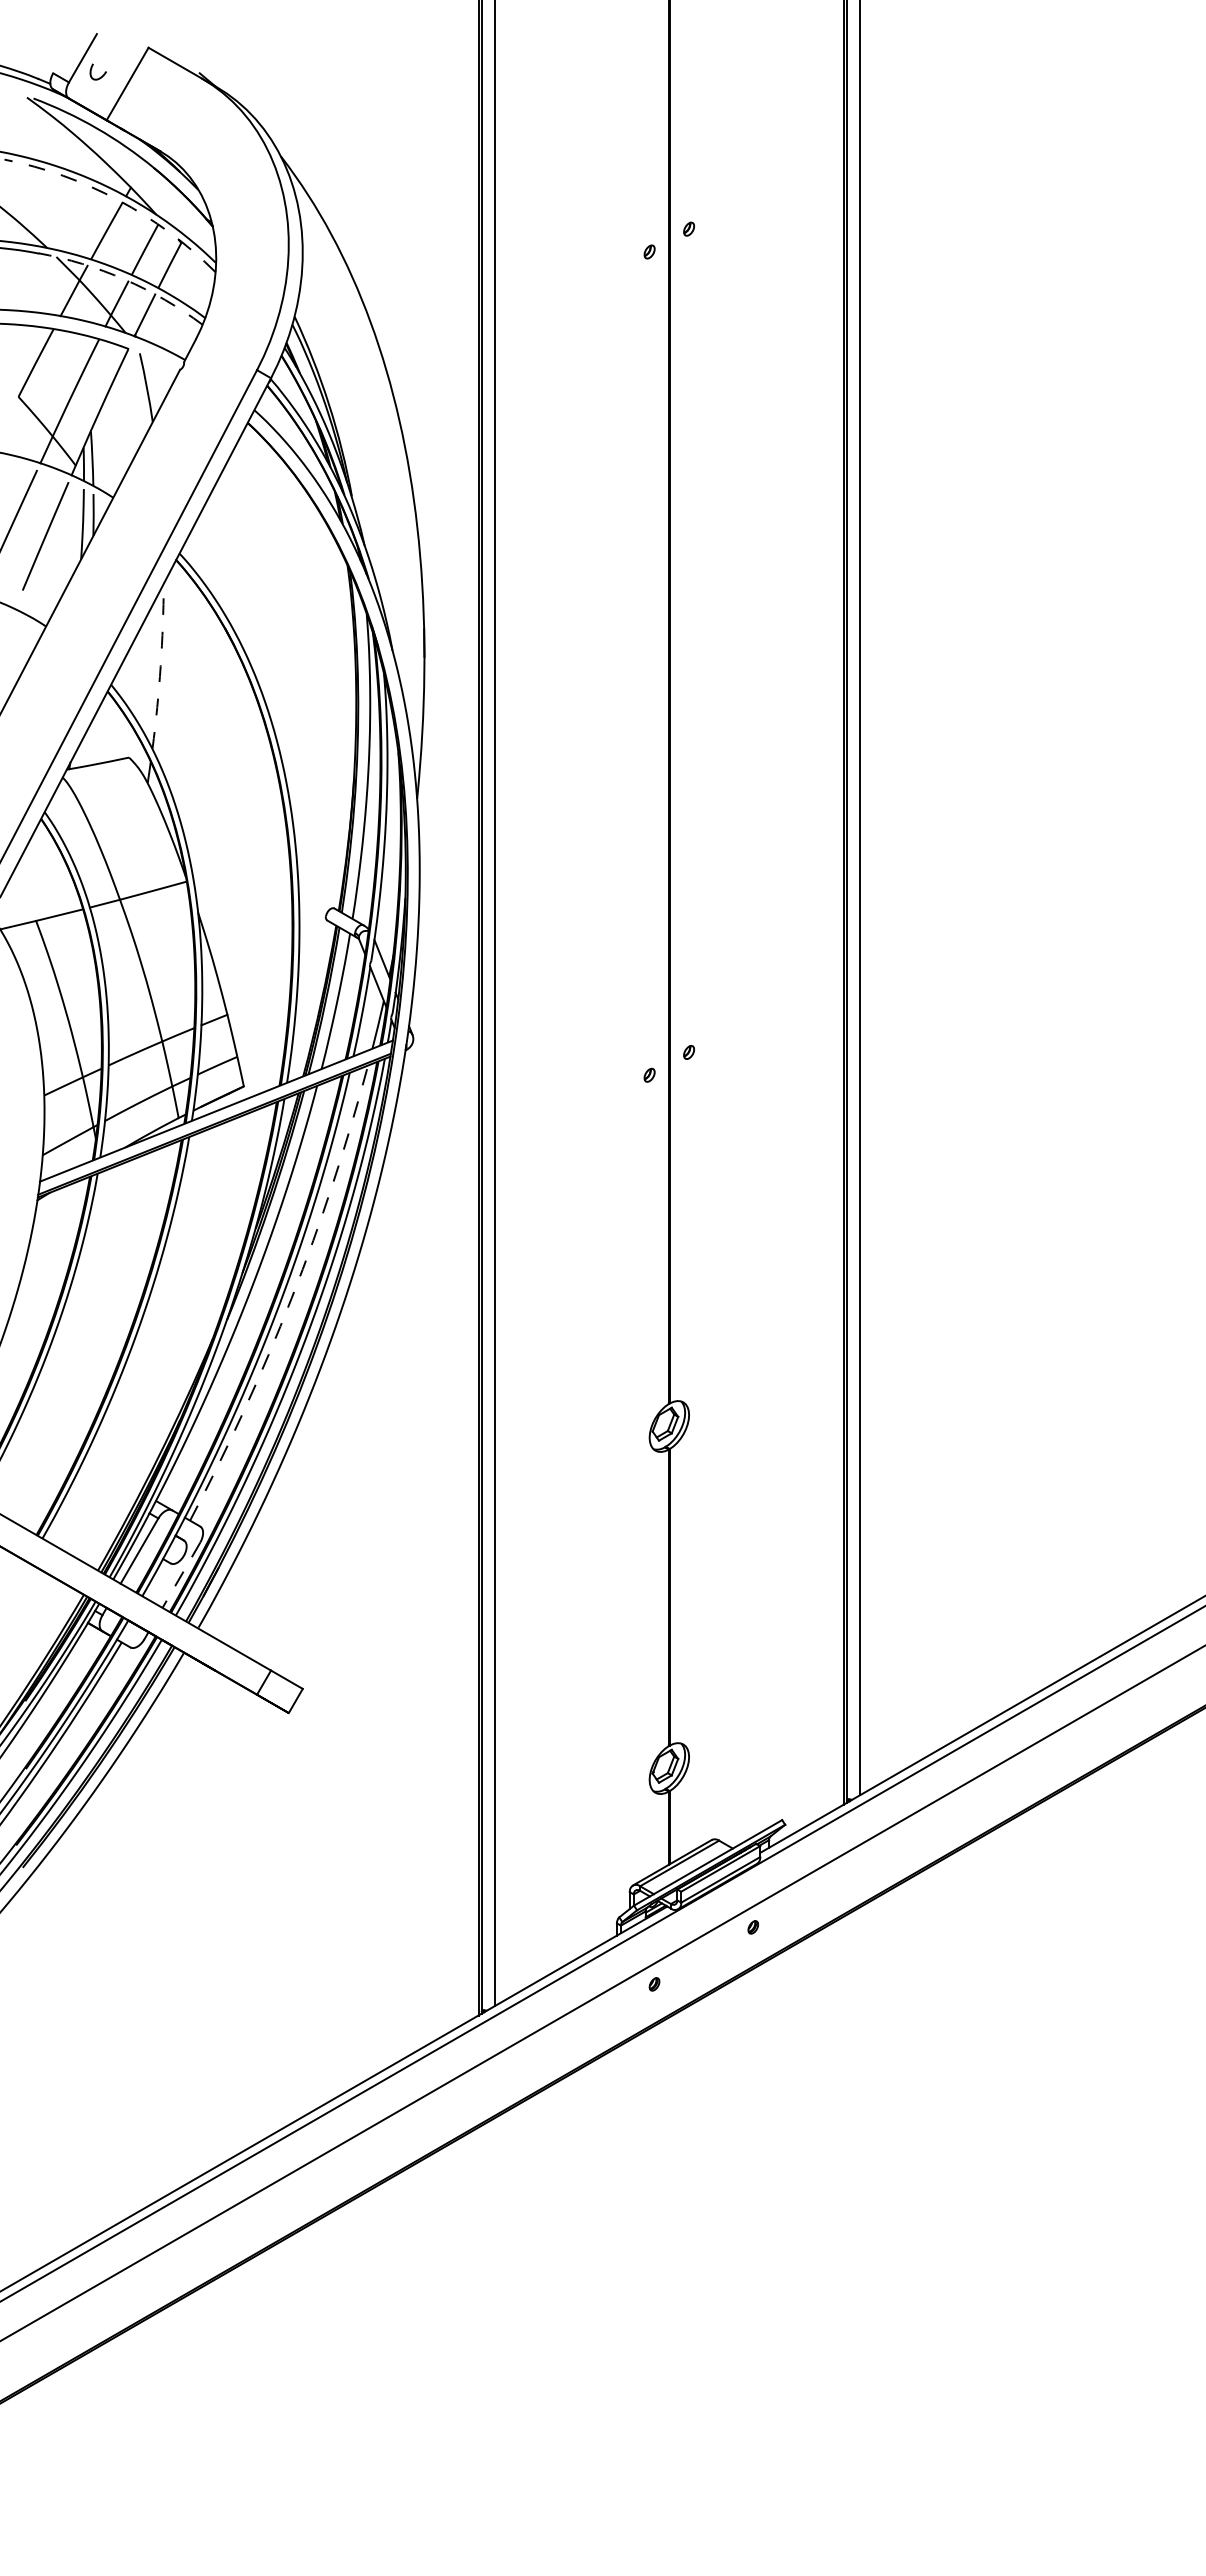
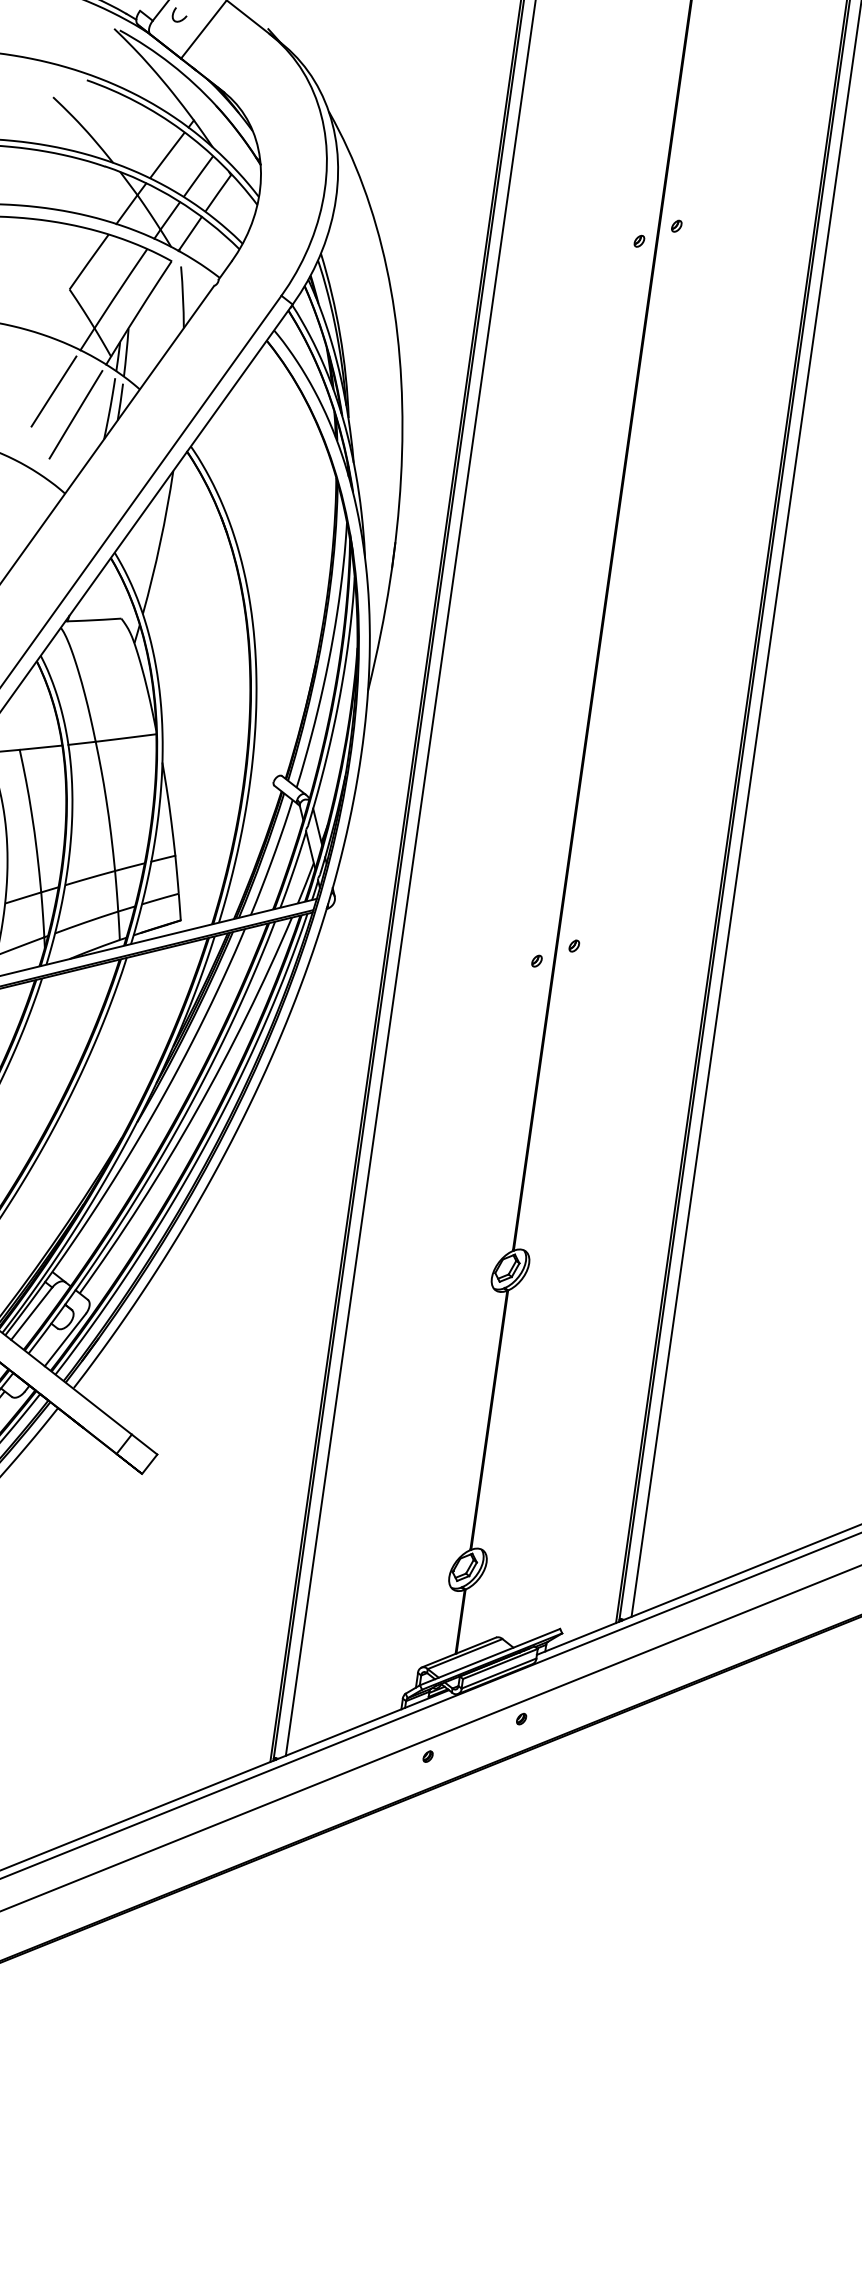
arc: (118, 200) -> (181, 130), dashed -> solid
arc: (124, 279) -> (176, 199), dashed -> solid
arc: (160, 666) -> (160, 542), dashed -> solid
arc: (291, 1298) -> (196, 1111), dashed -> solid
line: (181, 1575) -> (65, 1340), dashed -> solid

